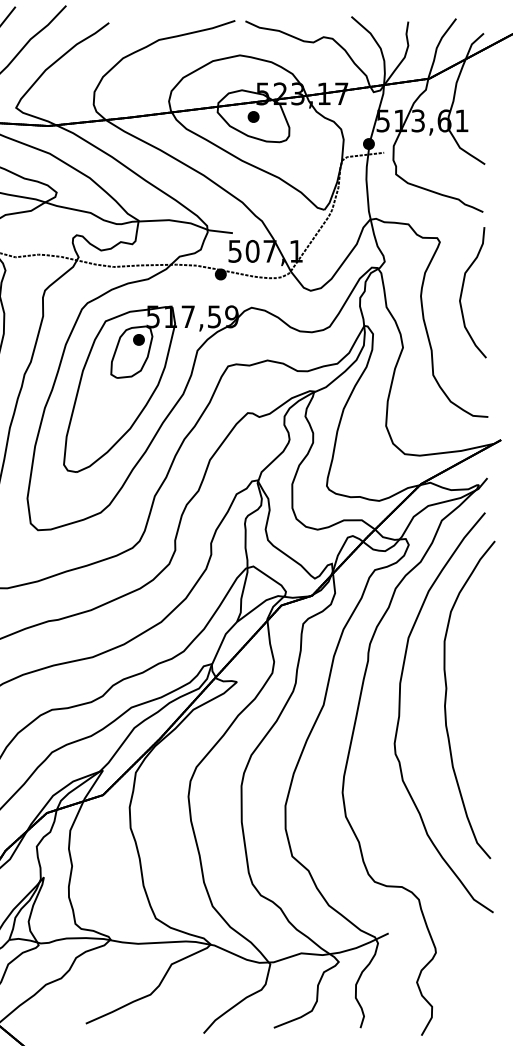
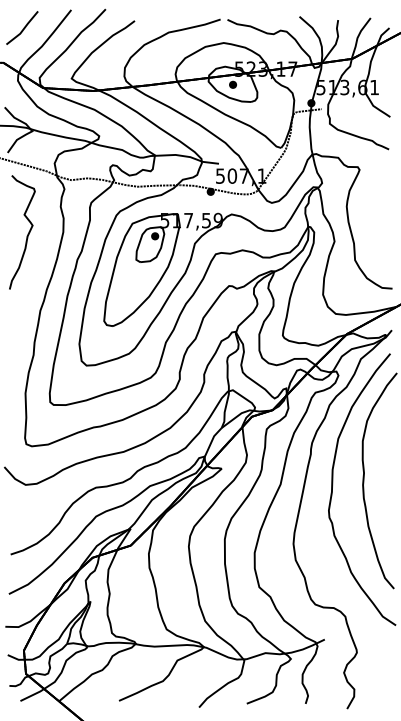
curve: (463, 291) -> (375, 203), removed

